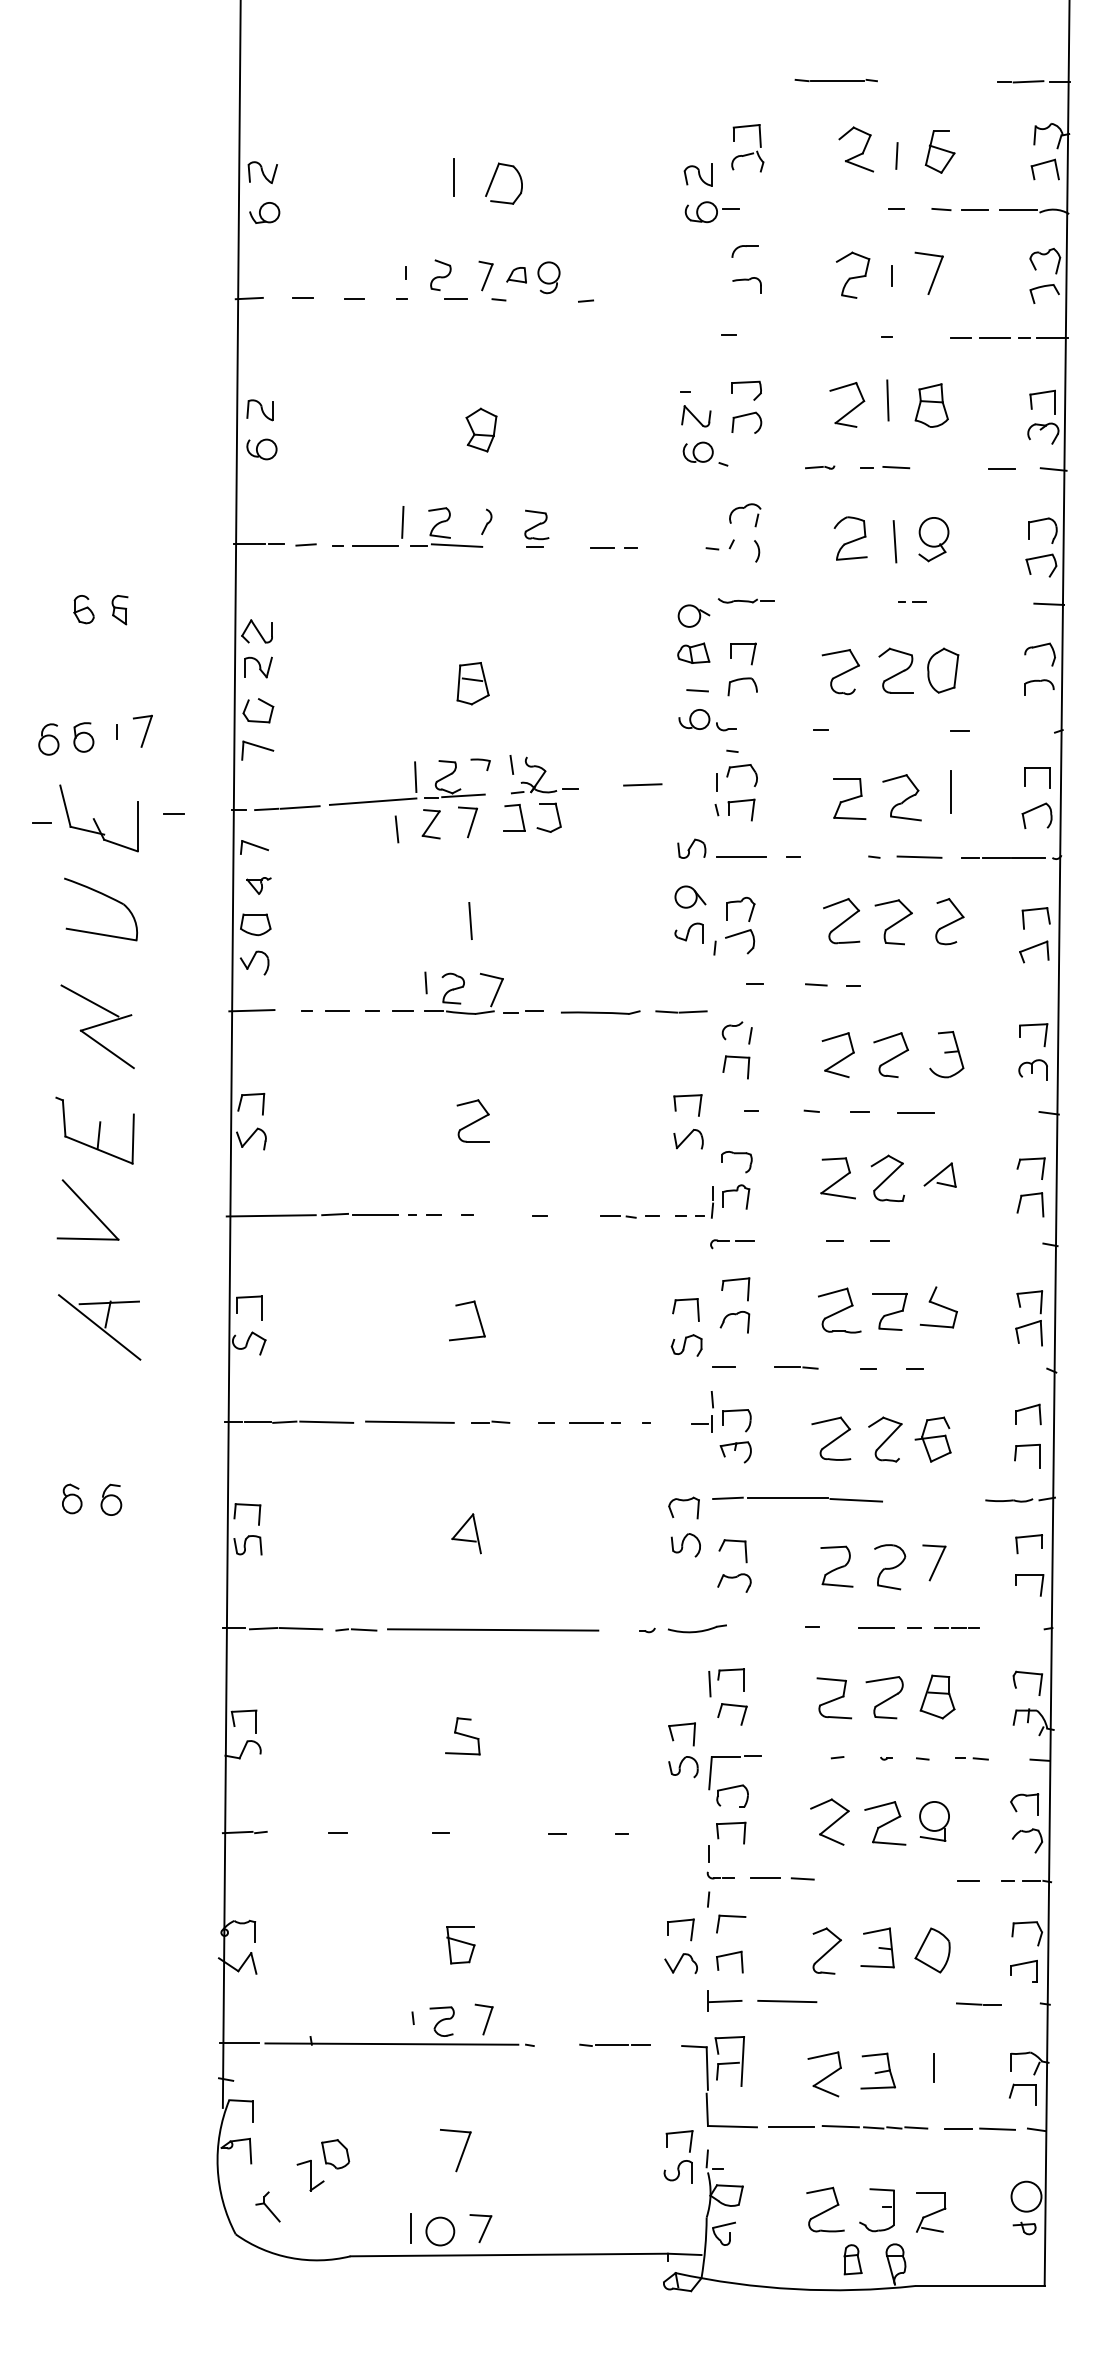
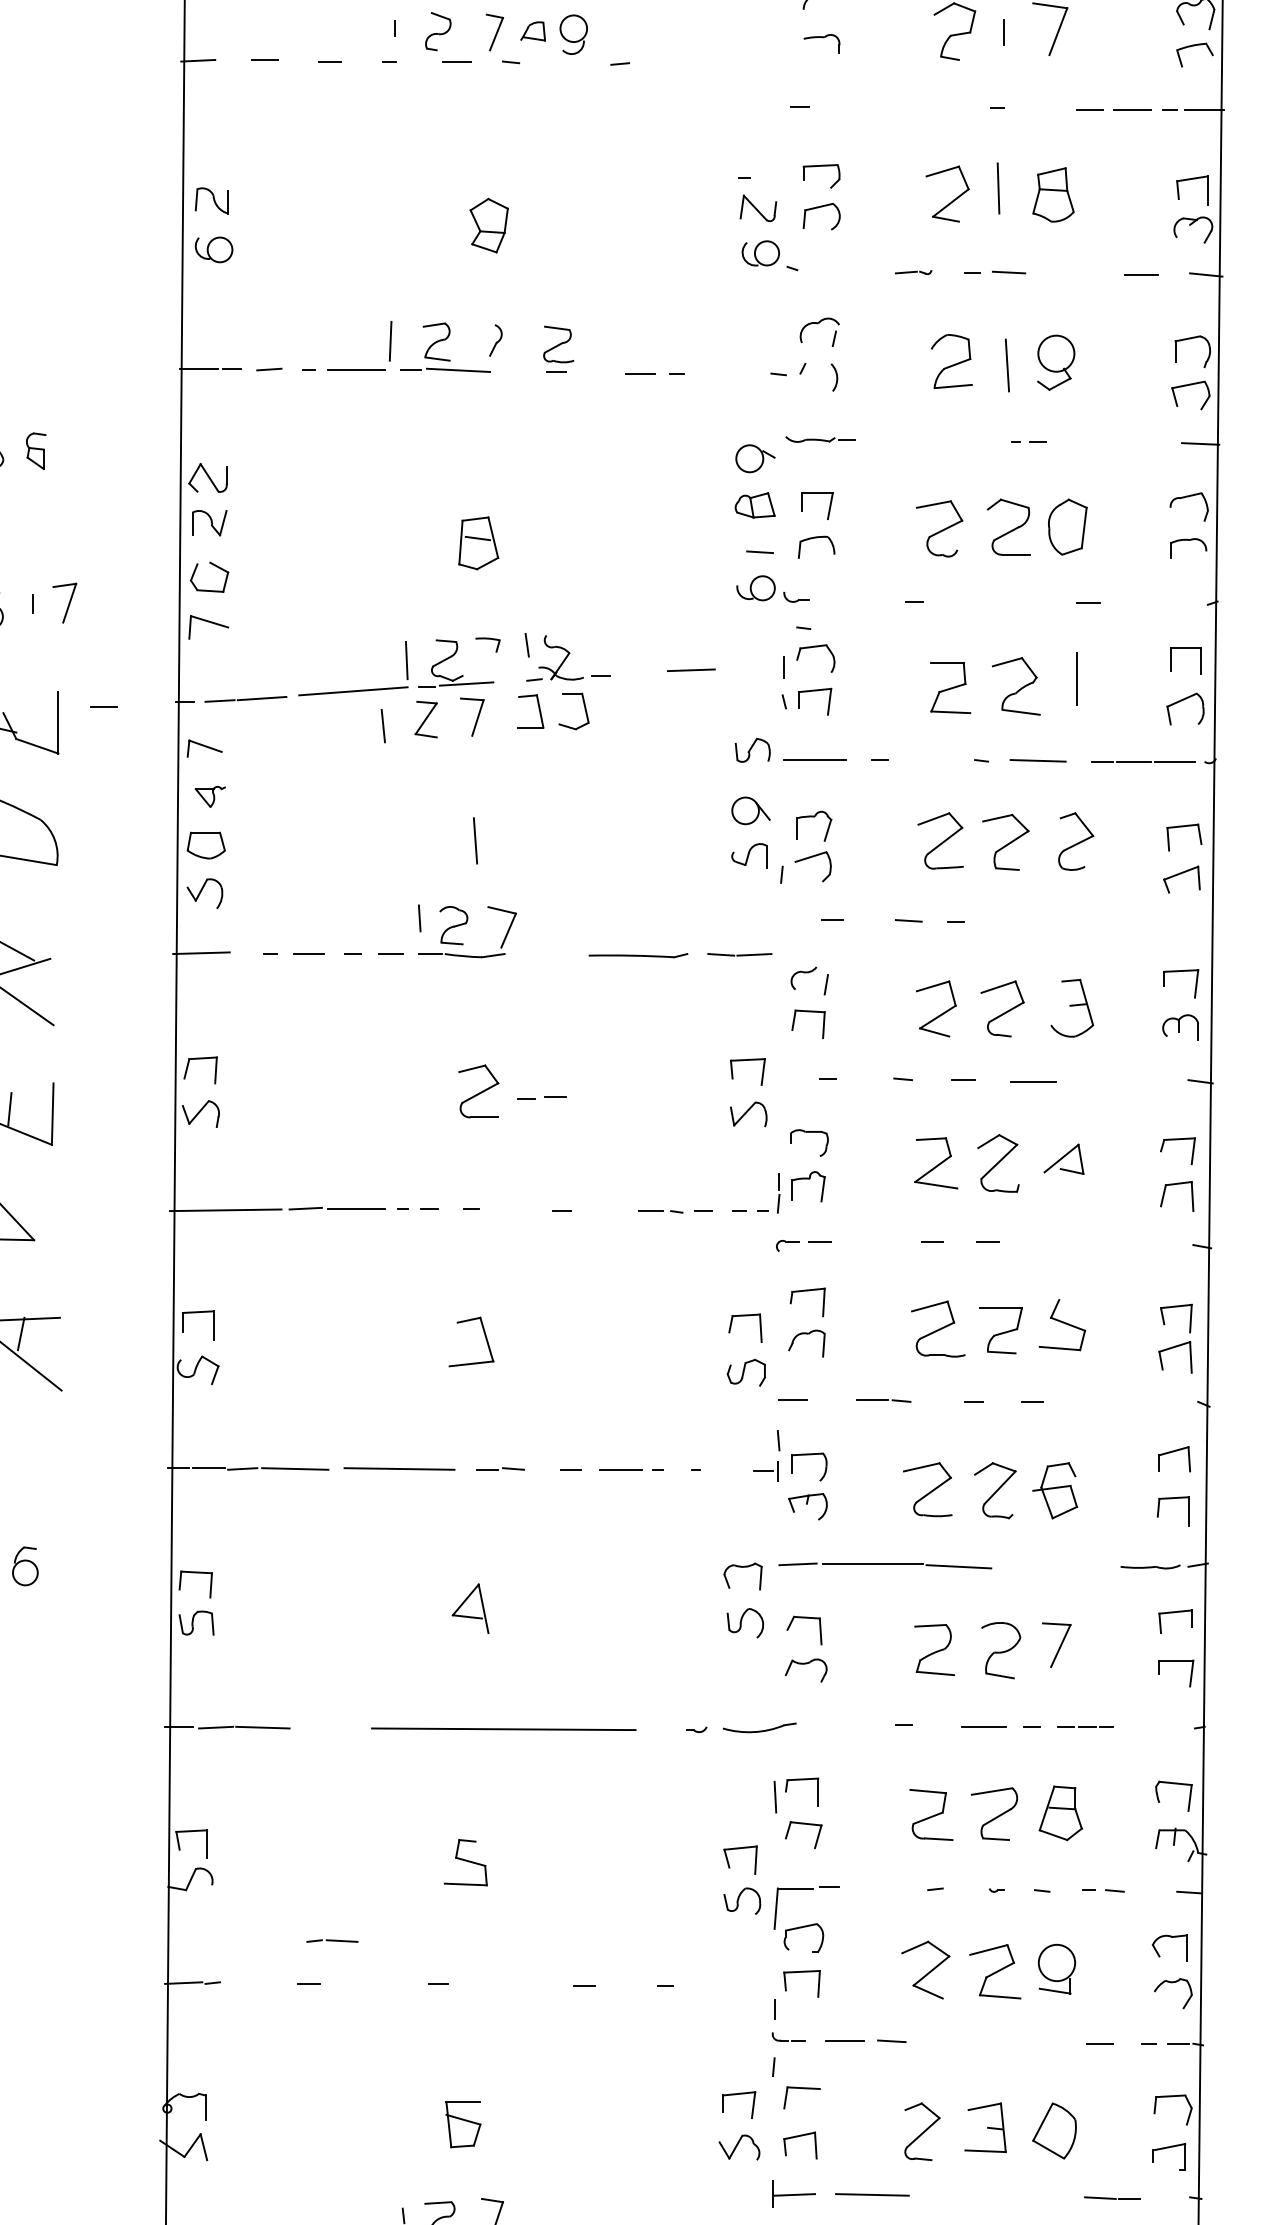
part: (523, 1011) -> (541, 1097), moved
line: (356, 1629) -> (332, 1940), moved

